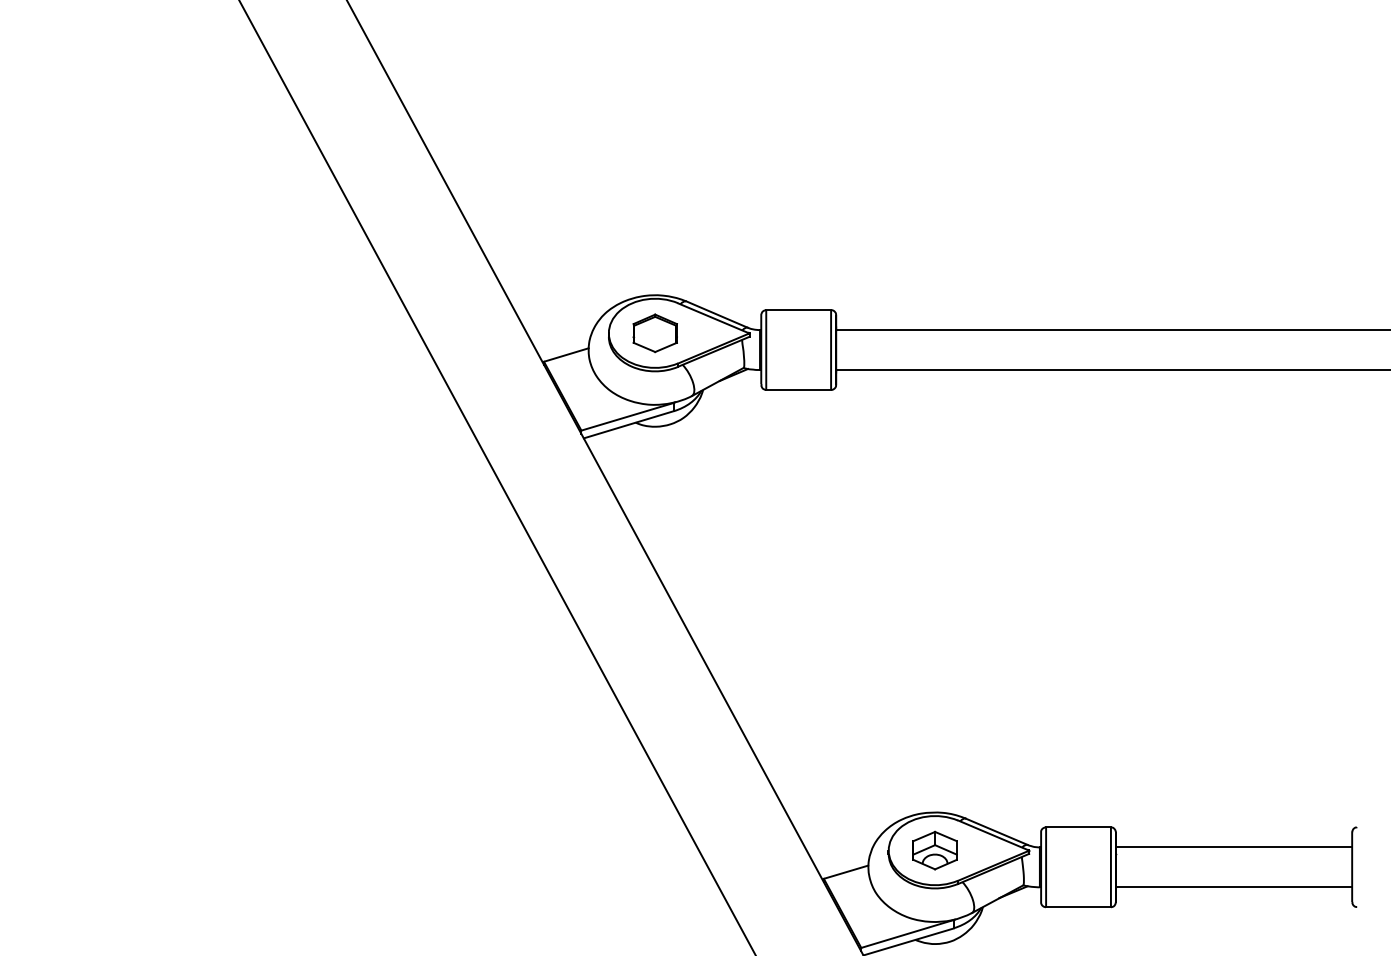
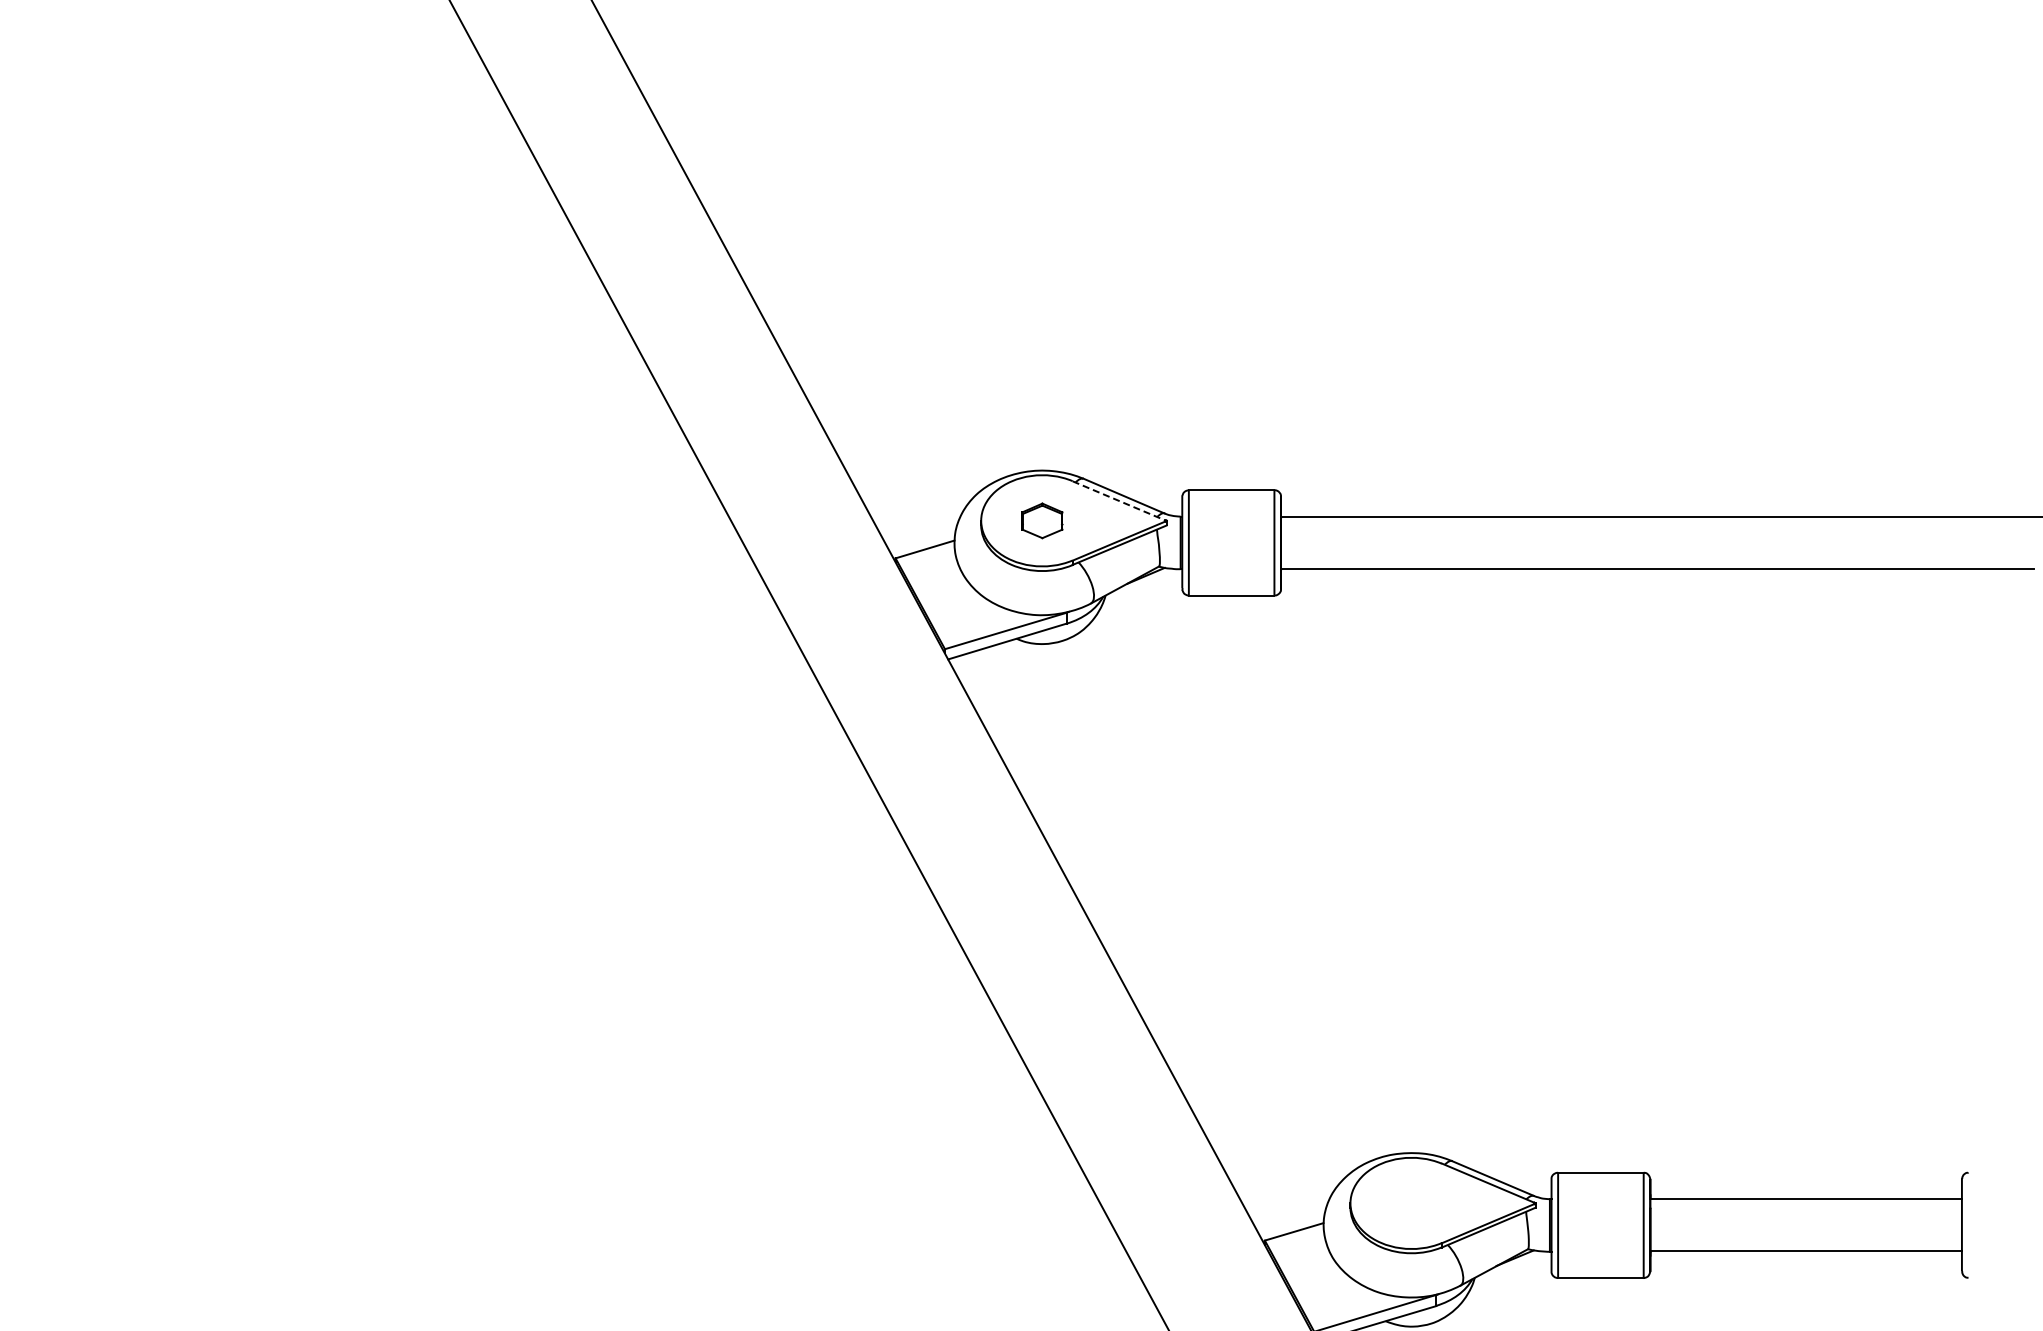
line: (713, 318) -> (1119, 501), solid -> dashed
part: (655, 333) -> (1042, 520), size x0.7
part: (934, 850) -> (1411, 1203), removed

